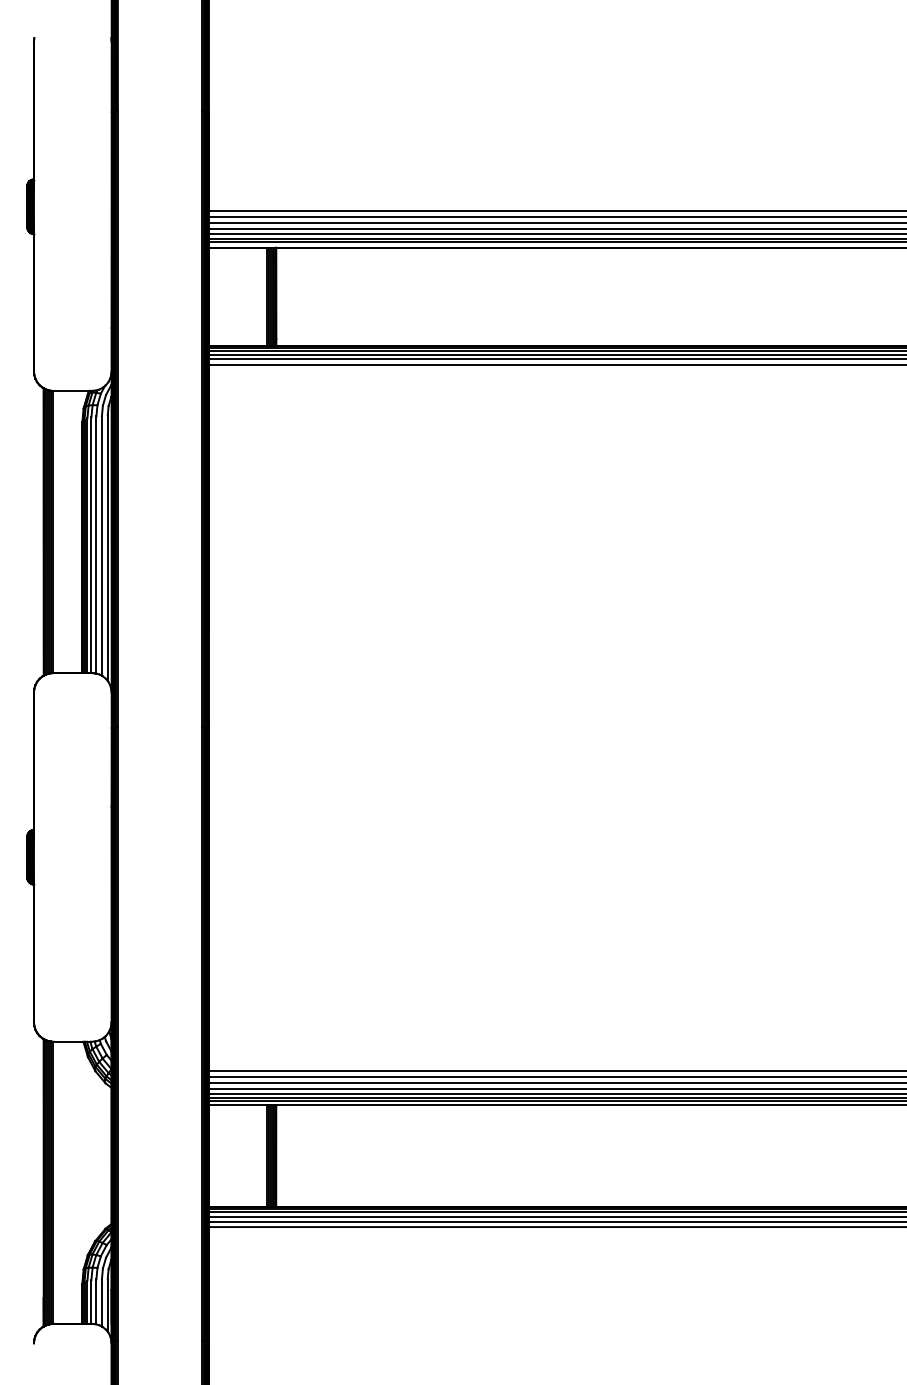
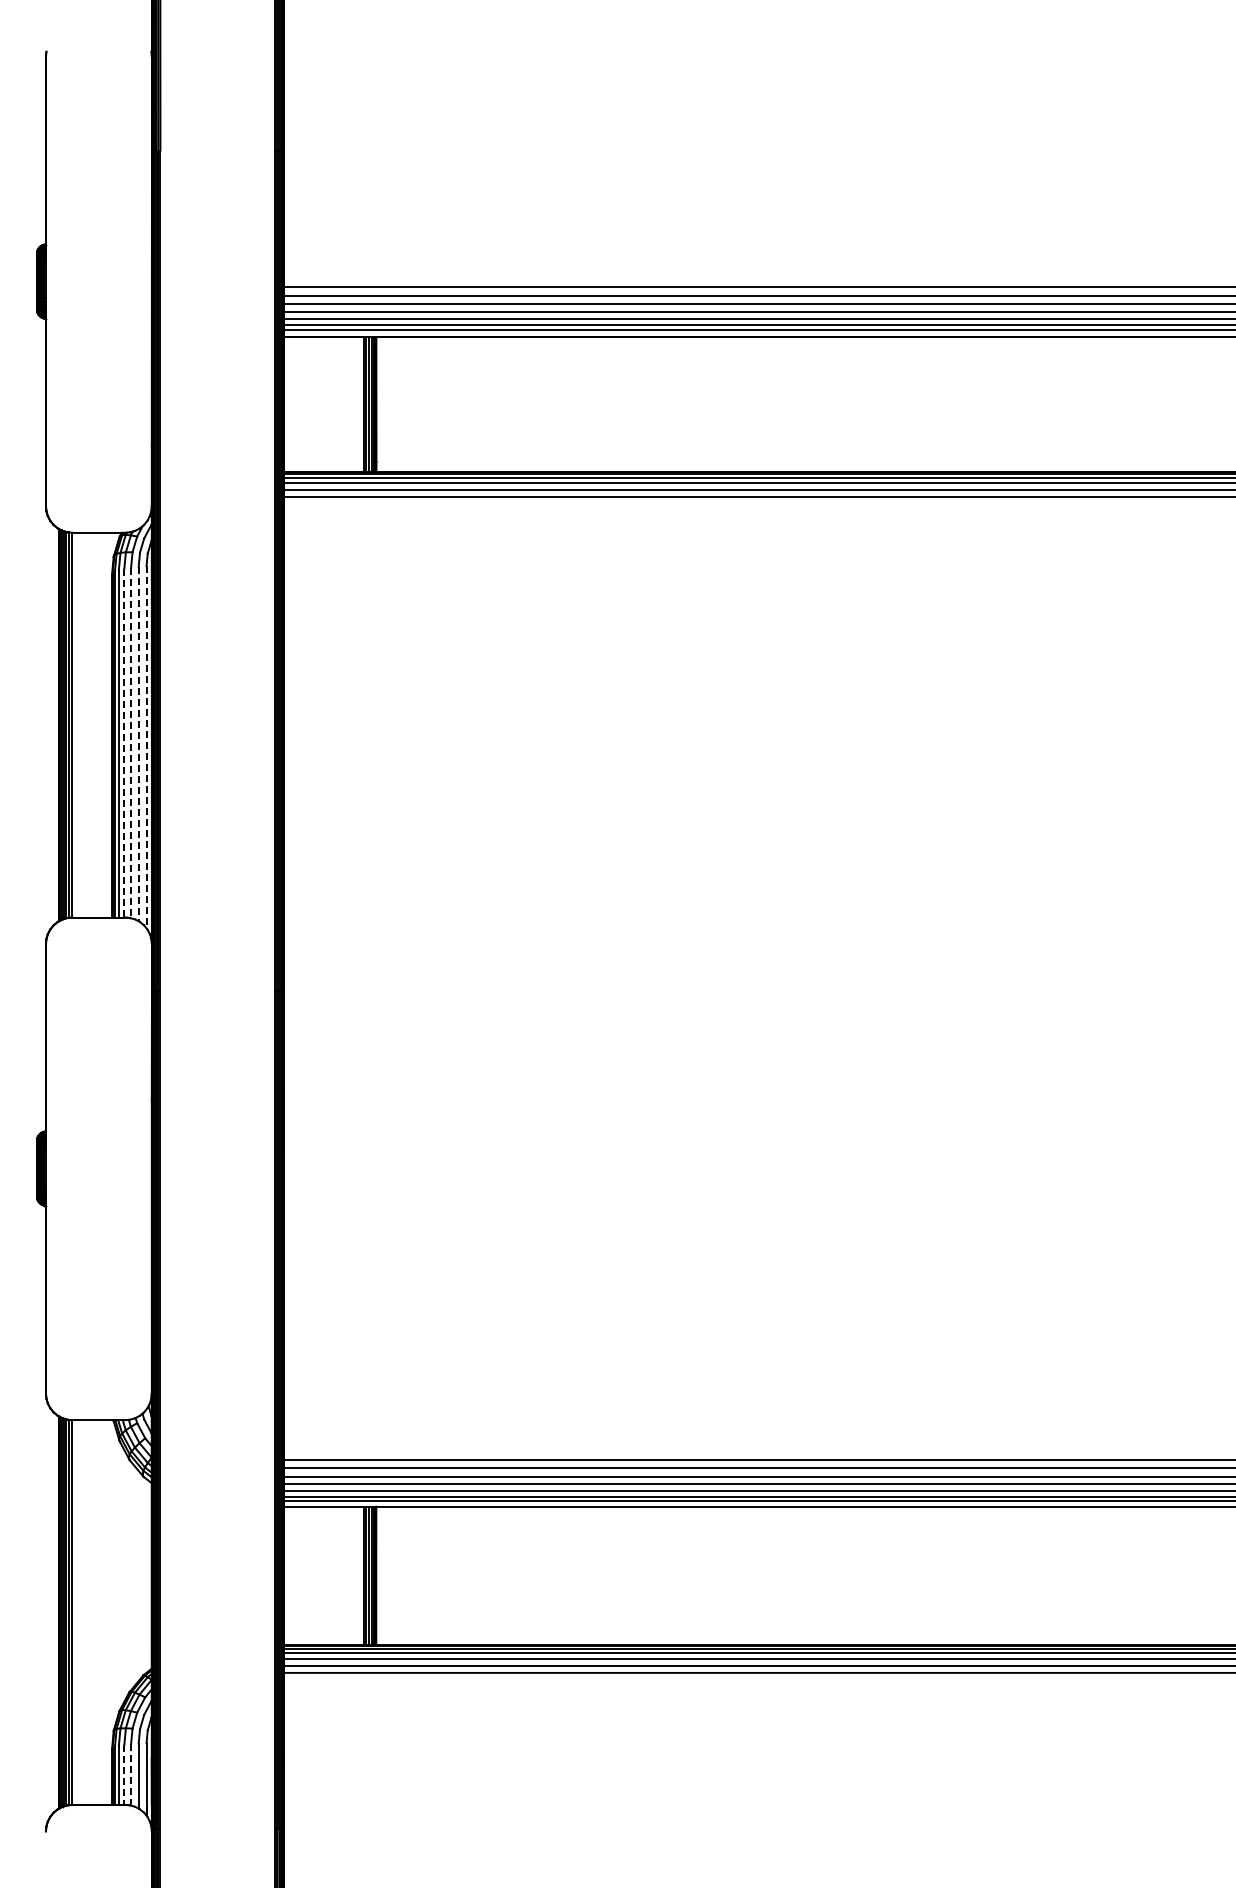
line: (91, 545) -> (124, 743), solid -> dashed
line: (96, 545) -> (131, 743), solid -> dashed
line: (101, 546) -> (138, 744), solid -> dashed
line: (107, 548) -> (146, 747), solid -> dashed
line: (91, 1301) -> (124, 1774), solid -> dashed
line: (96, 1301) -> (131, 1774), solid -> dashed

